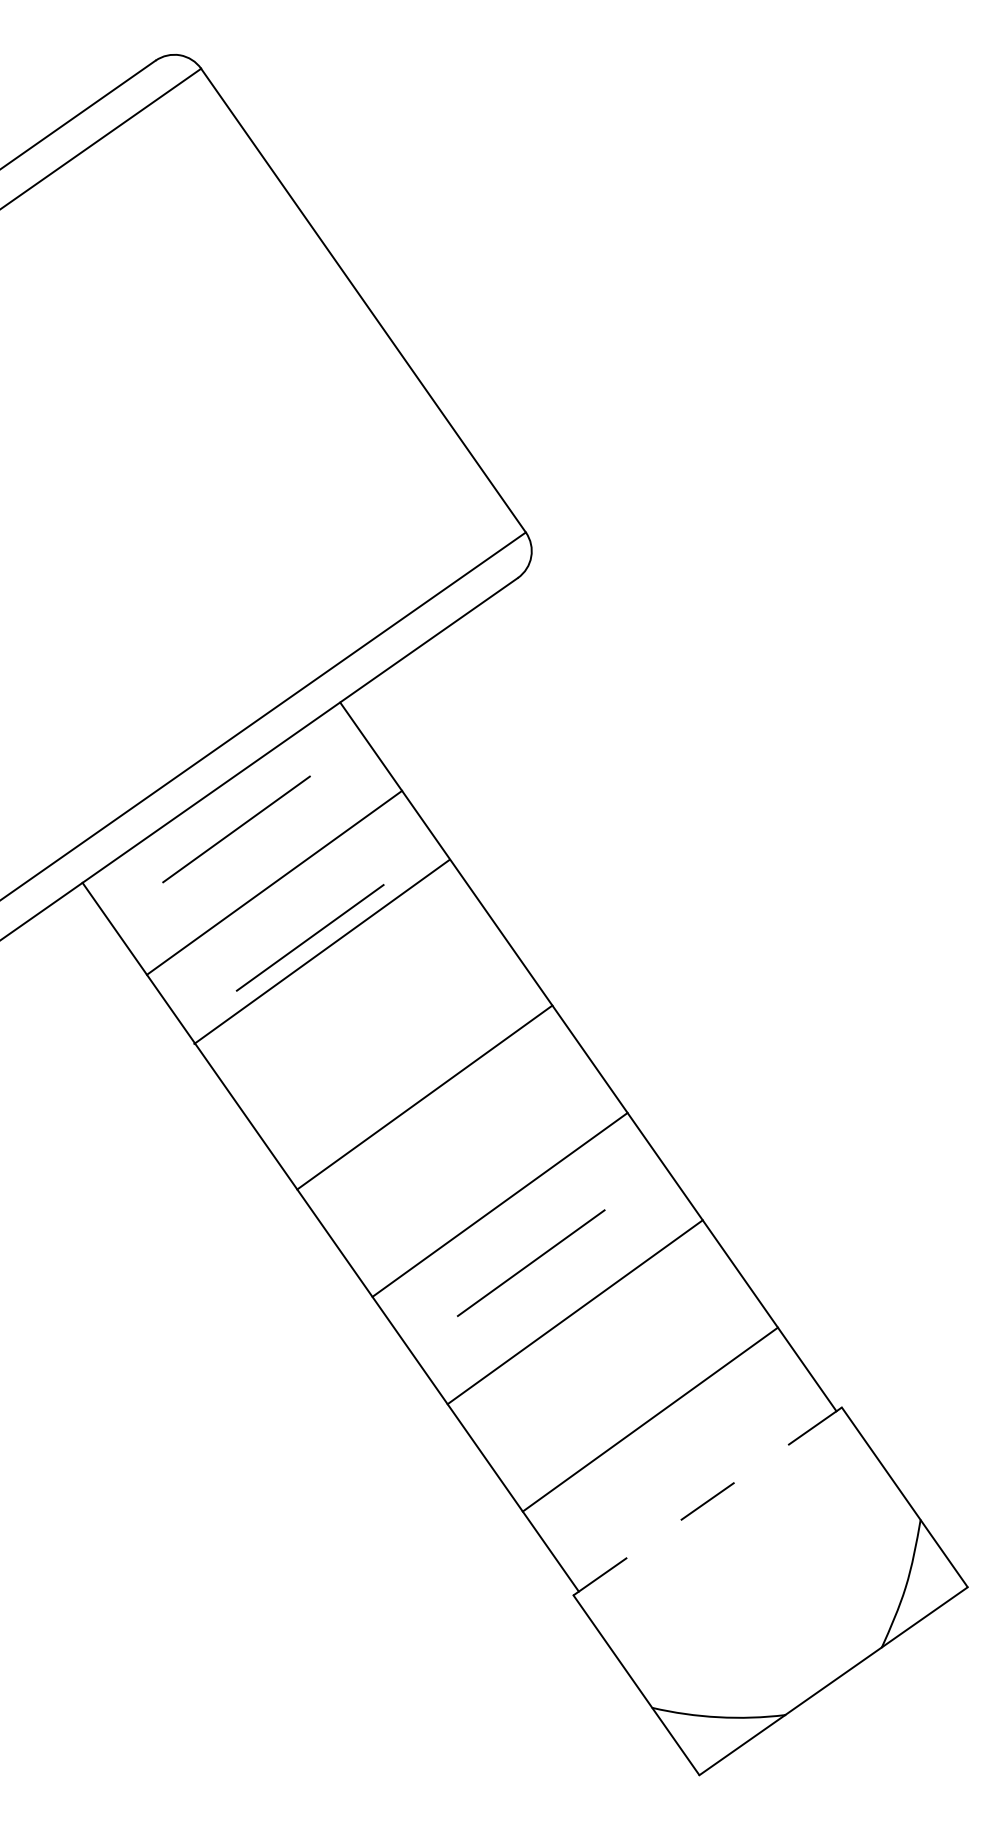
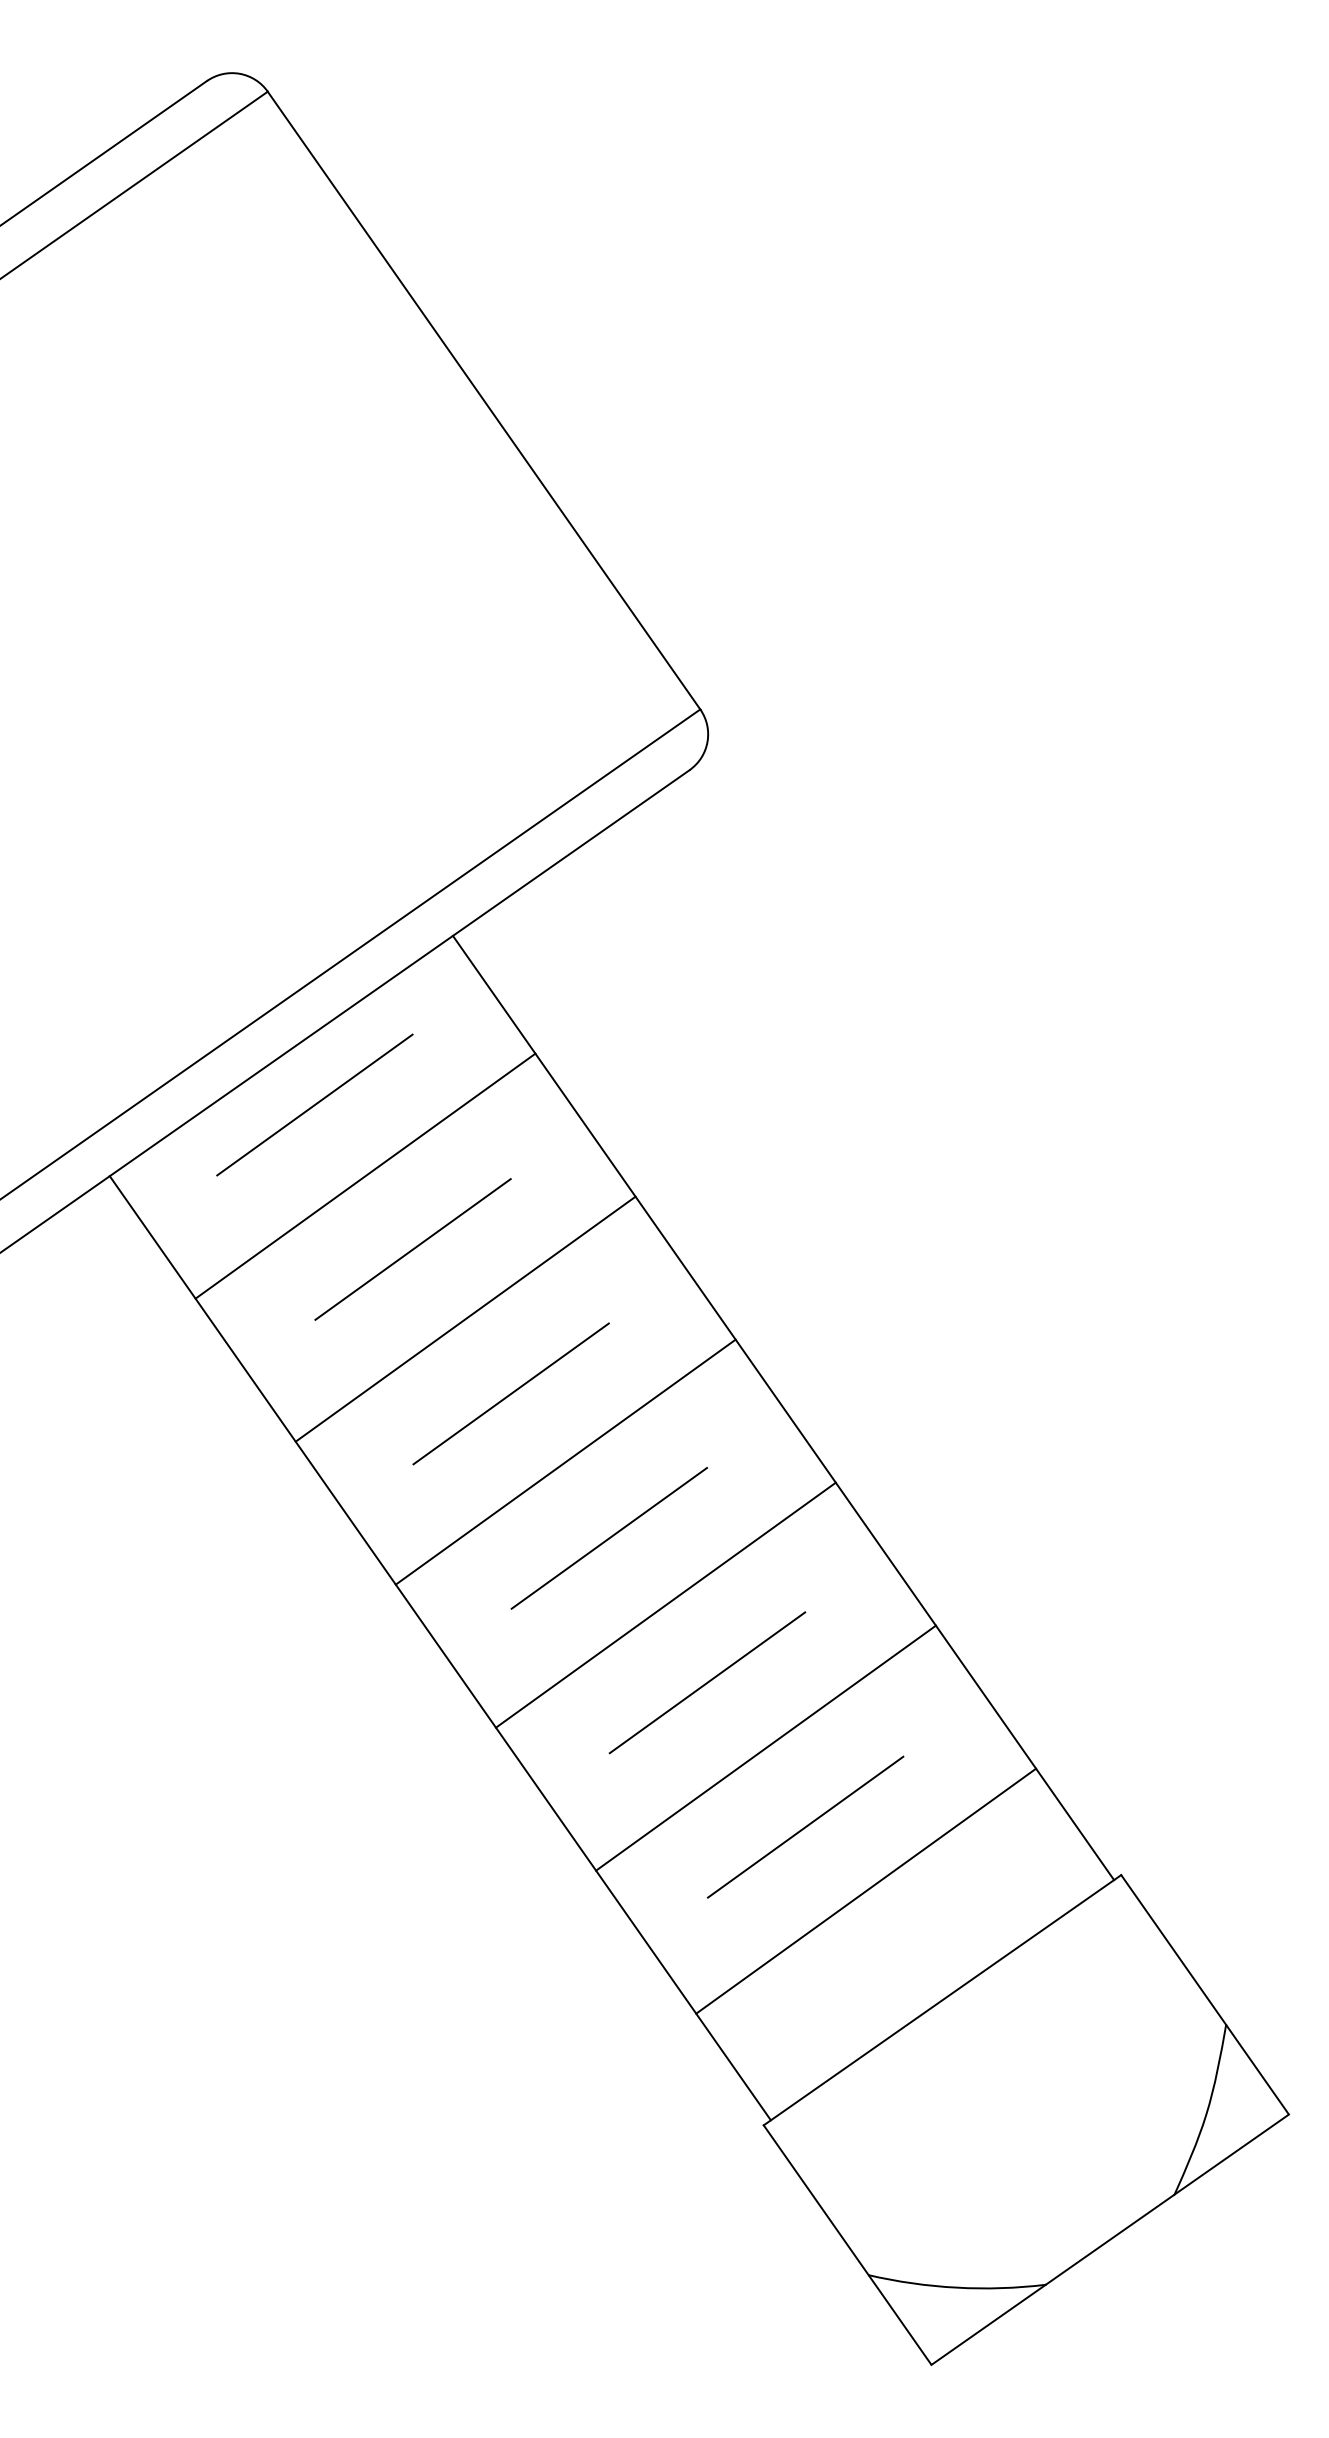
line: (321, 951) -> (465, 1318), moved
line: (383, 1045) -> (510, 1393), added
line: (456, 1154) -> (608, 1537), added
line: (604, 1371) -> (805, 1826), added
line: (707, 1501) -> (942, 2000), dashed -> solid

